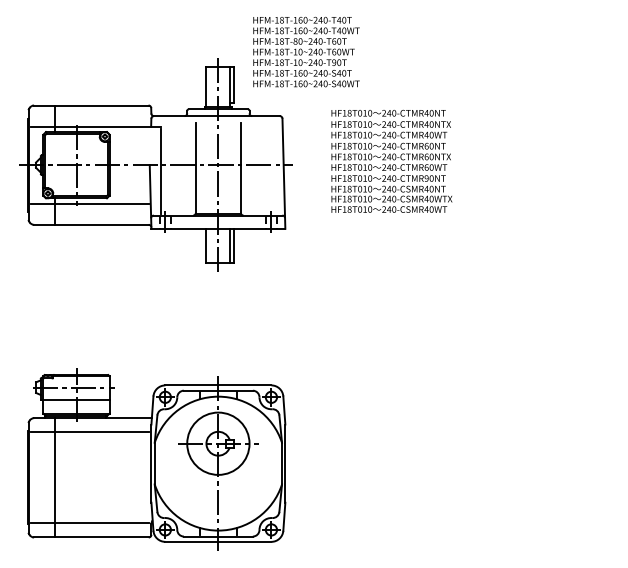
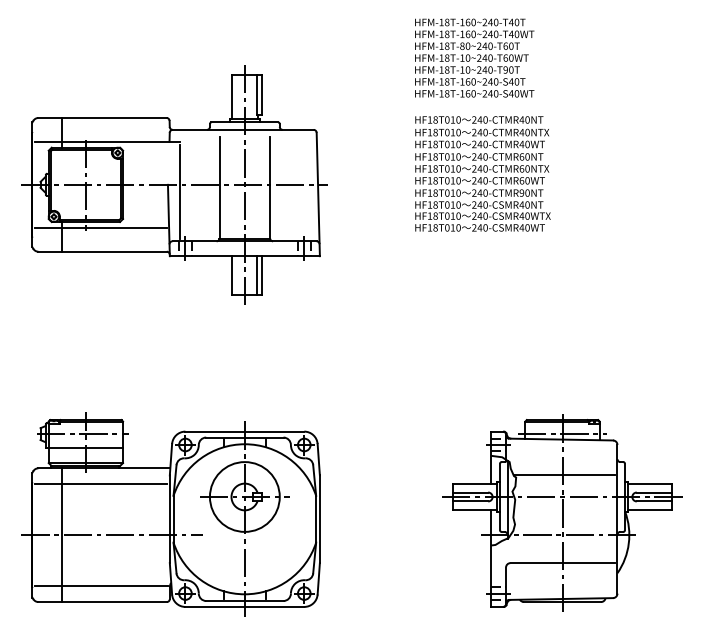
text: (306, 51) -> (474, 57), moved
text: (391, 160) -> (482, 172), moved
part: (501, 458) -> (562, 513), added
line: (99, 477) -> (111, 534), added

